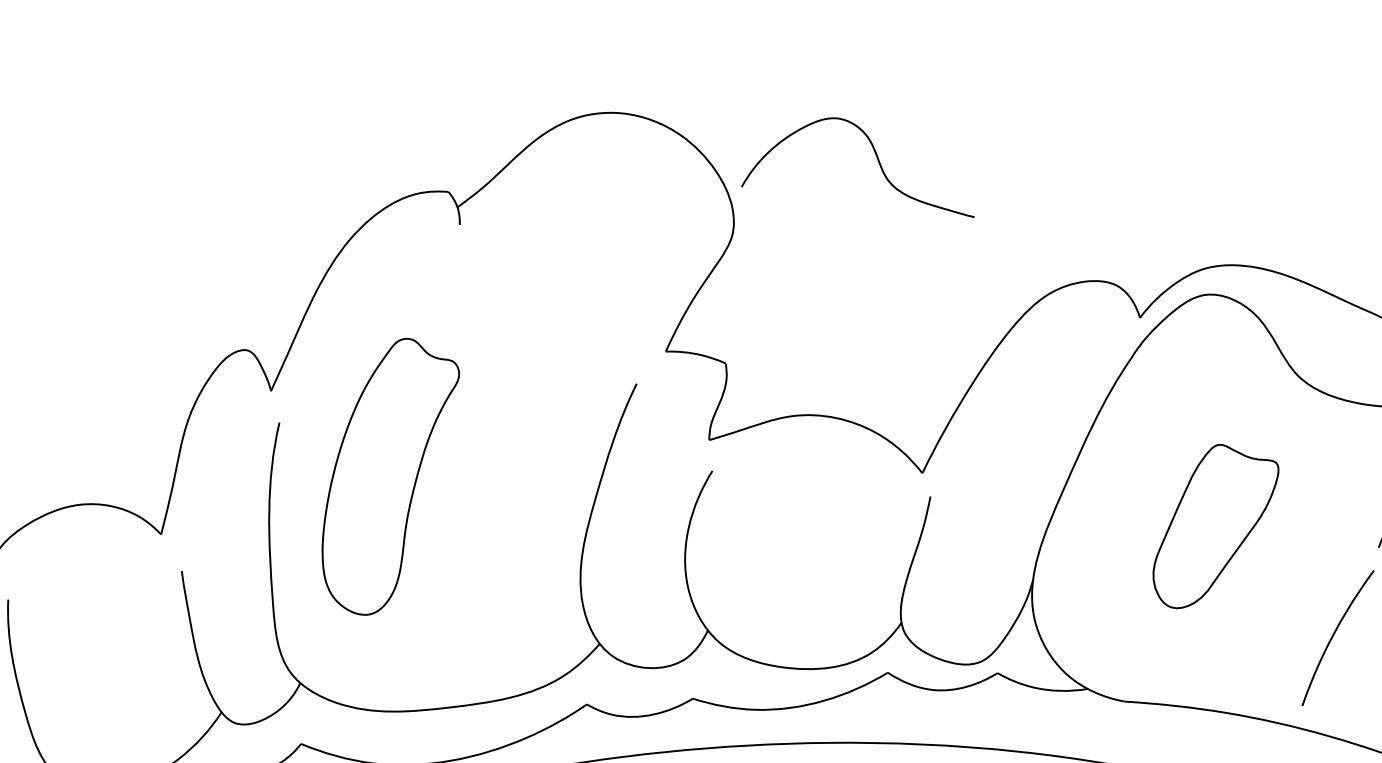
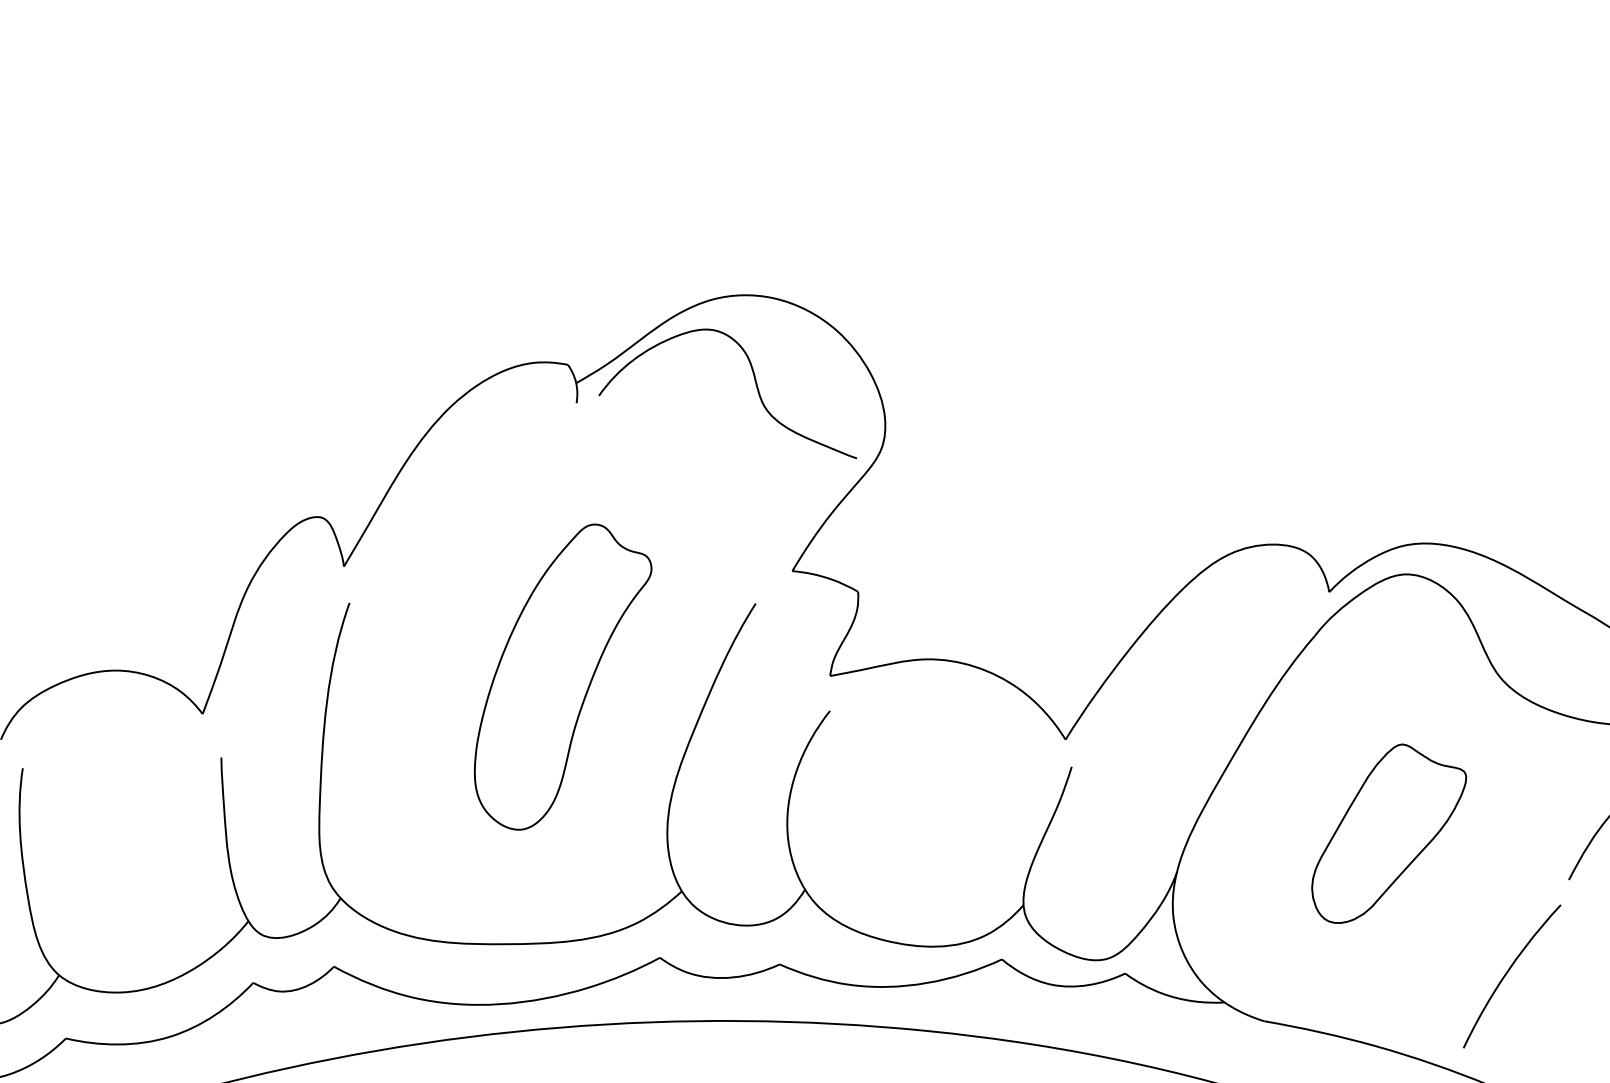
curve: (878, 162) -> (755, 385), moved
part: (391, 475) -> (562, 676), moved

